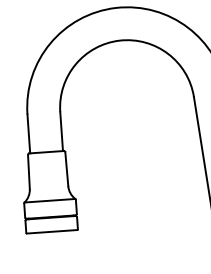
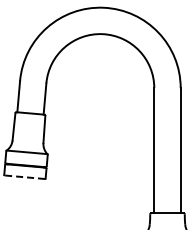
line: (51, 232) -> (24, 177), solid -> dashed

